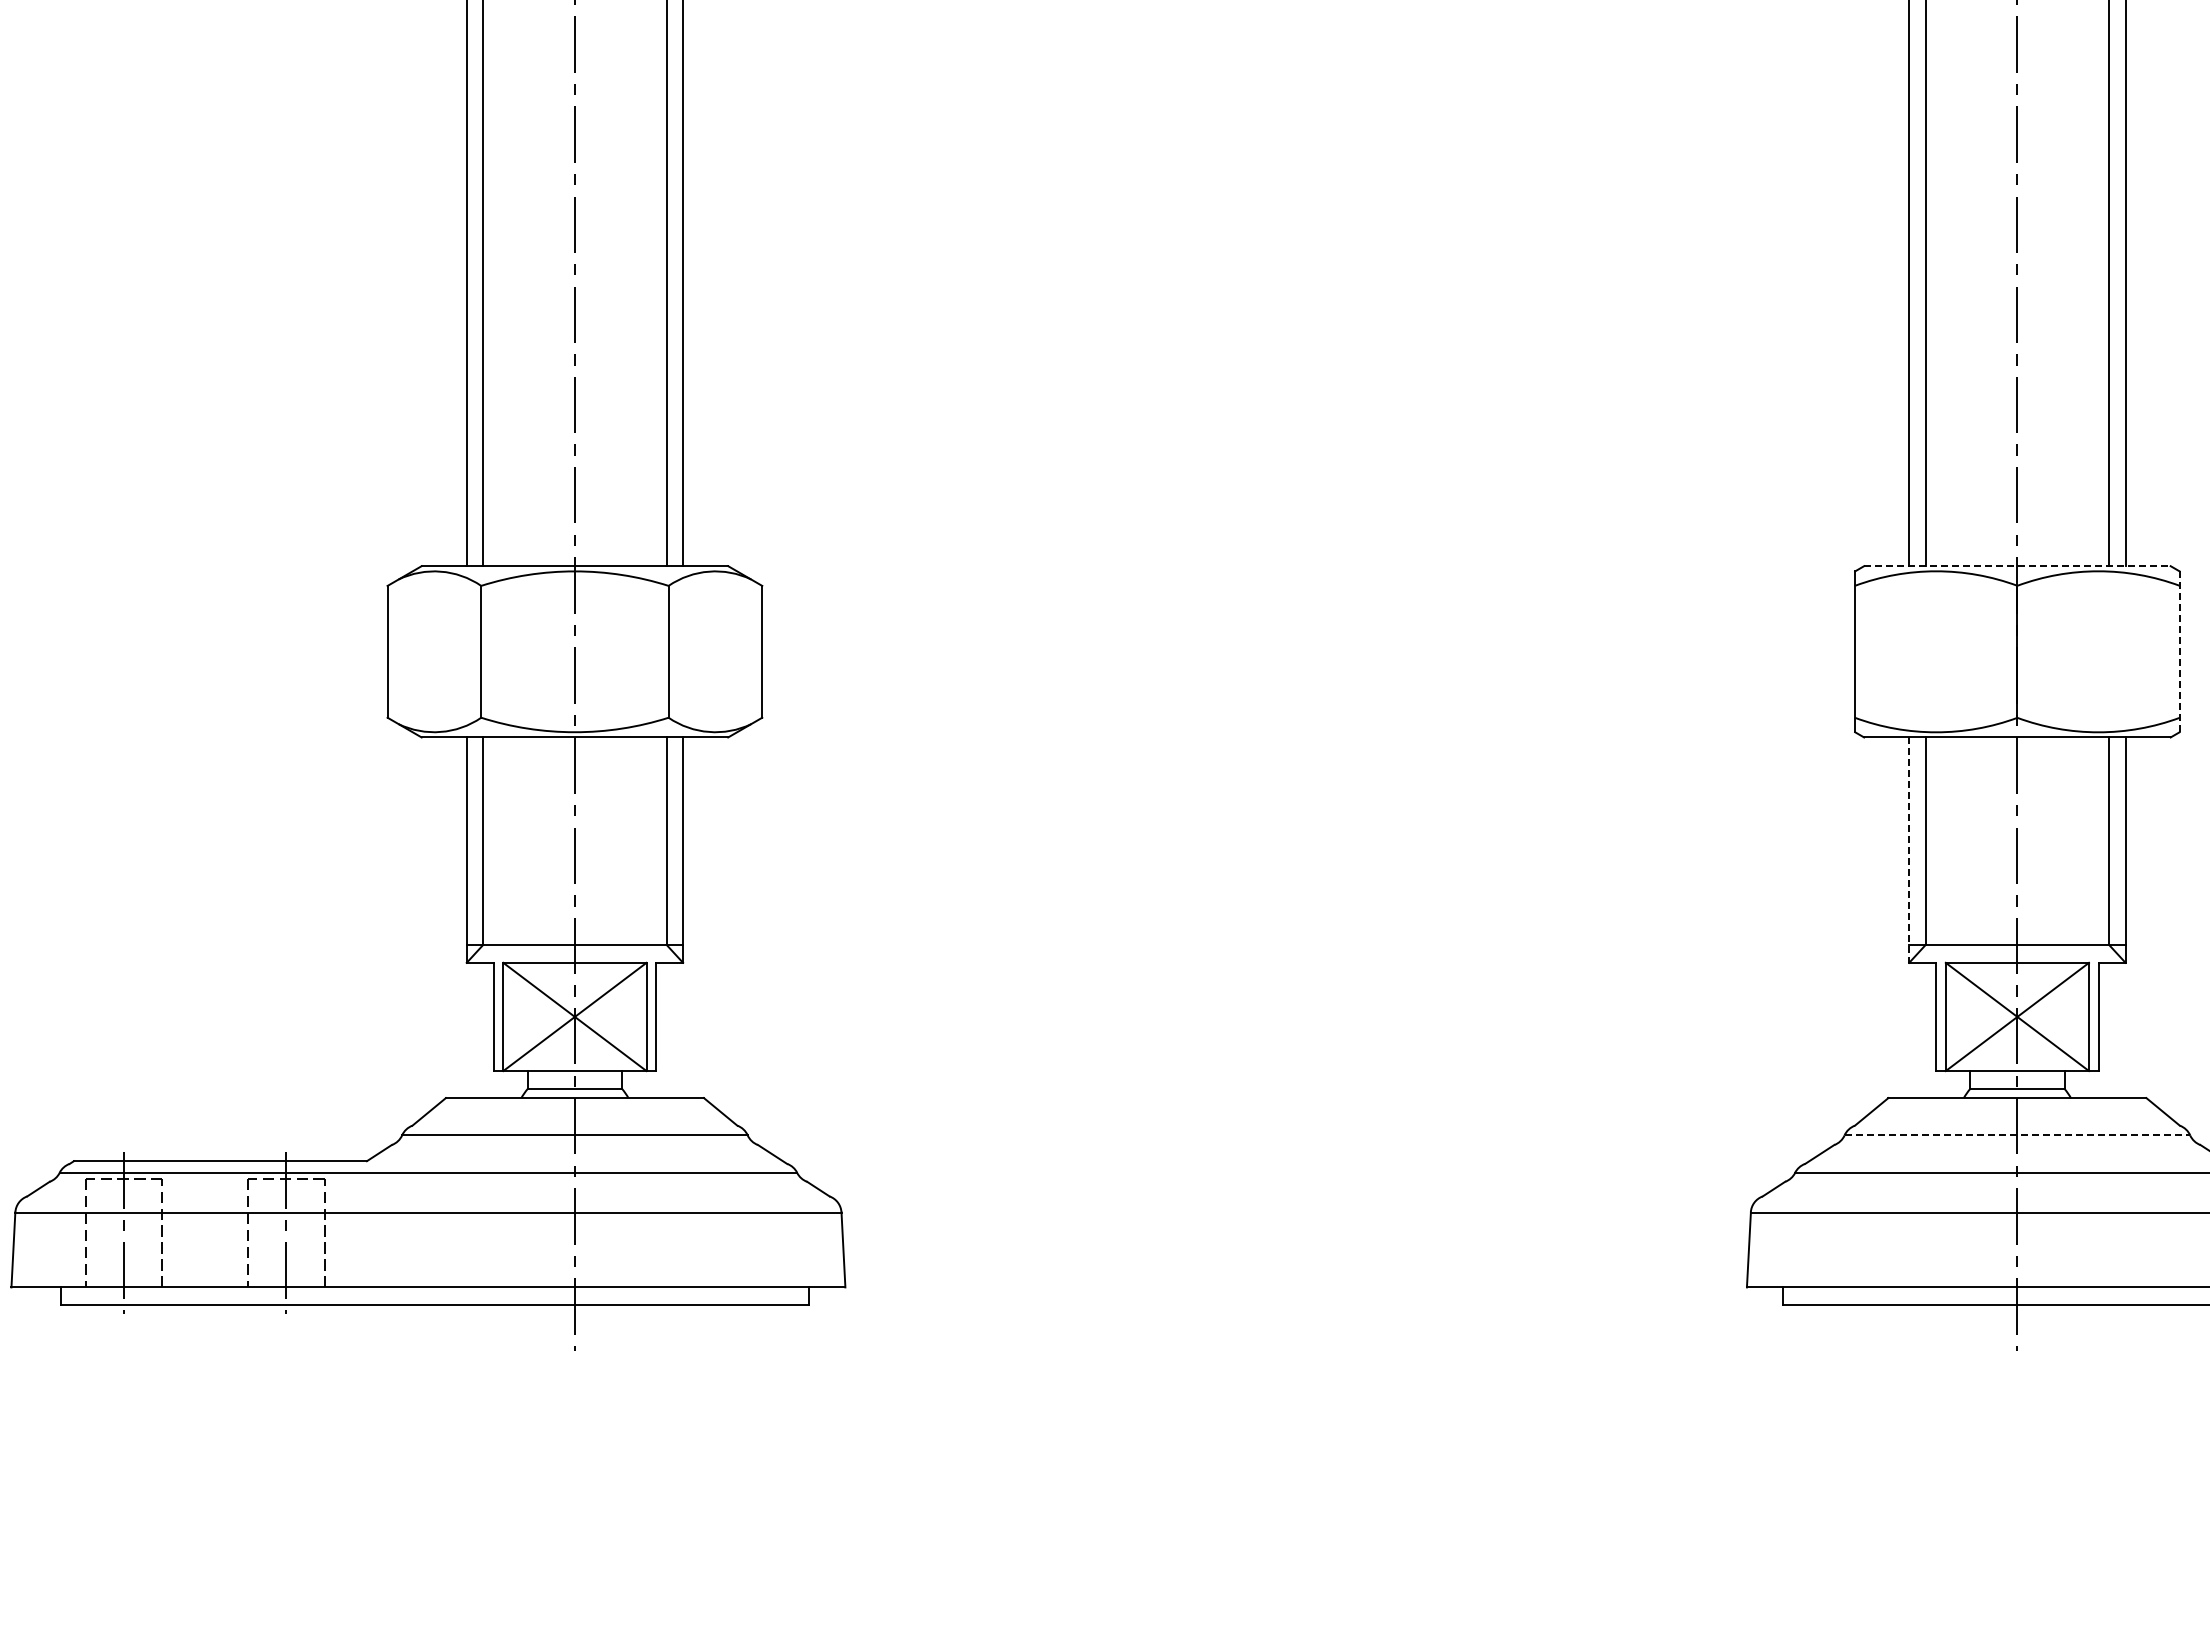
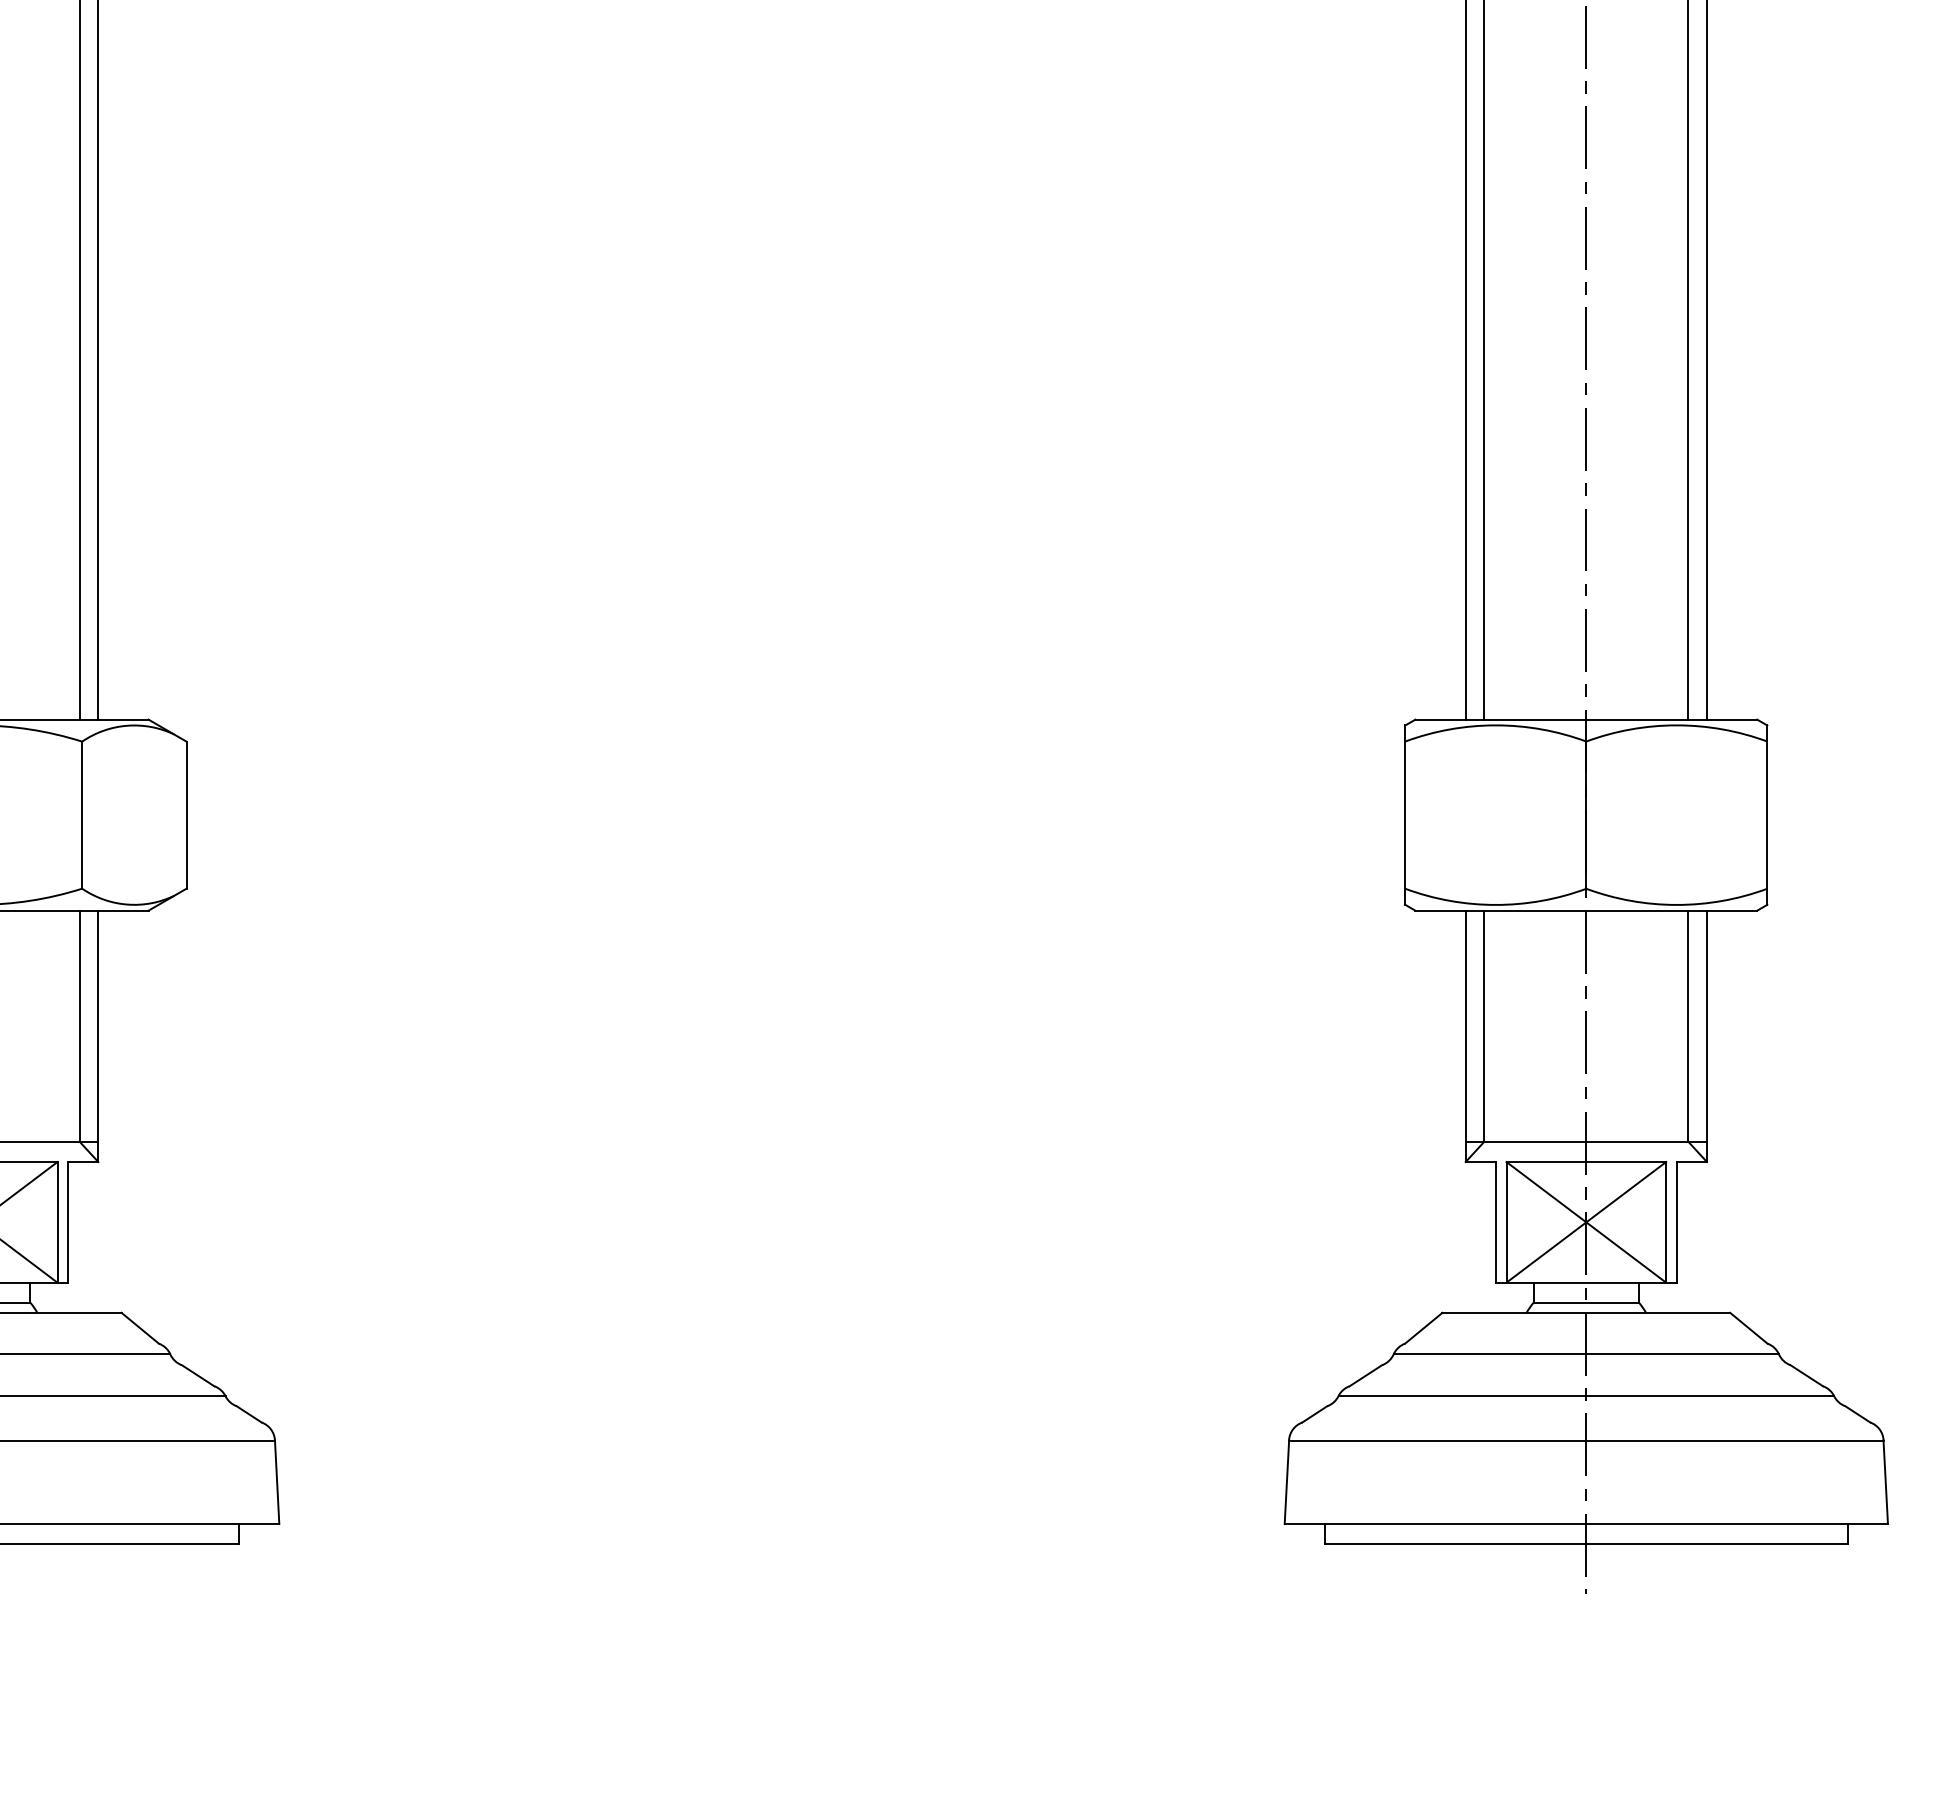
line: (2017, 566) -> (1586, 720), dashed -> solid
line: (2179, 652) -> (1767, 815), dashed -> solid
line: (1909, 850) -> (1465, 1036), dashed -> solid
line: (2017, 1135) -> (1586, 1354), dashed -> solid

